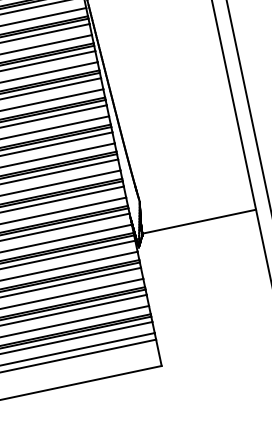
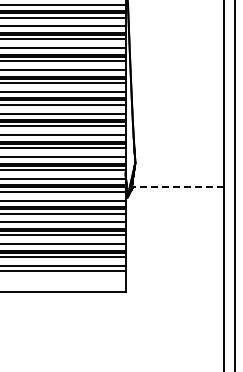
line: (198, 221) -> (177, 187), solid -> dashed

